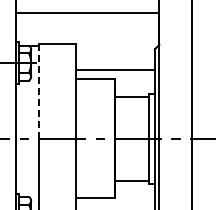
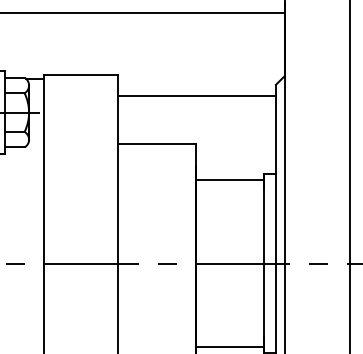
line: (114, 70) -> (195, 97), moved
line: (38, 91) -> (43, 169), dashed -> solid

